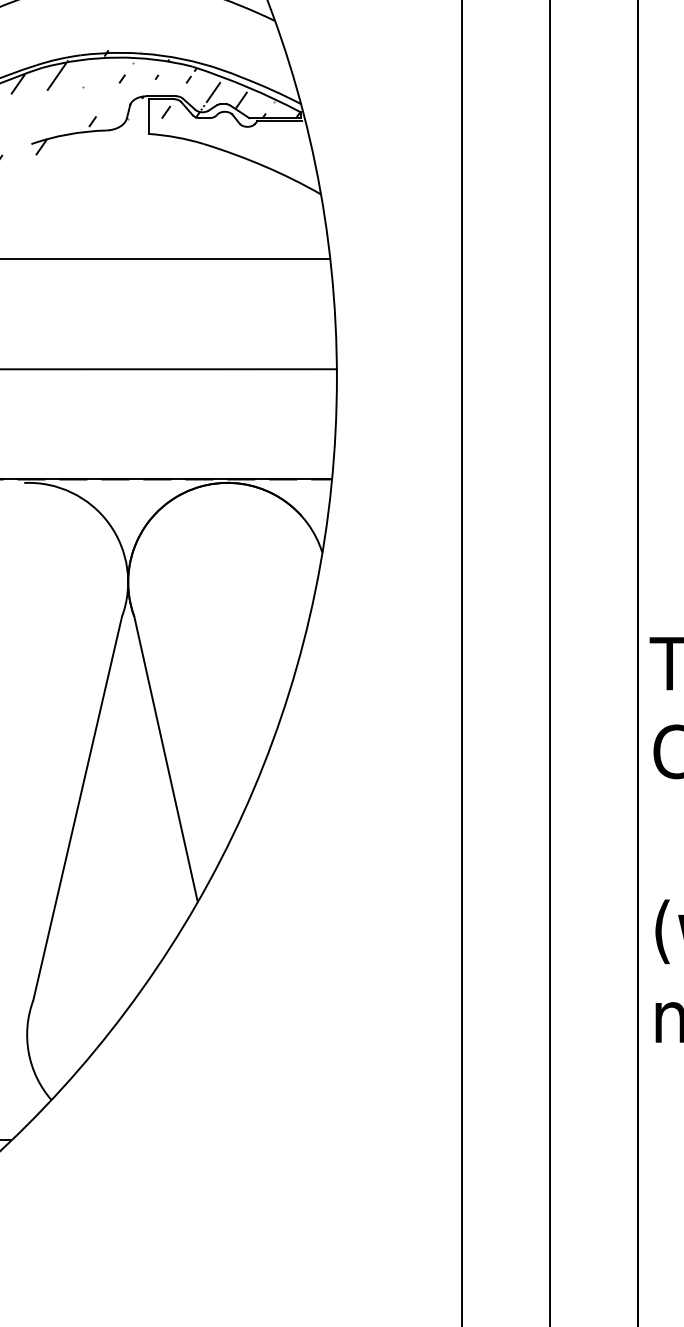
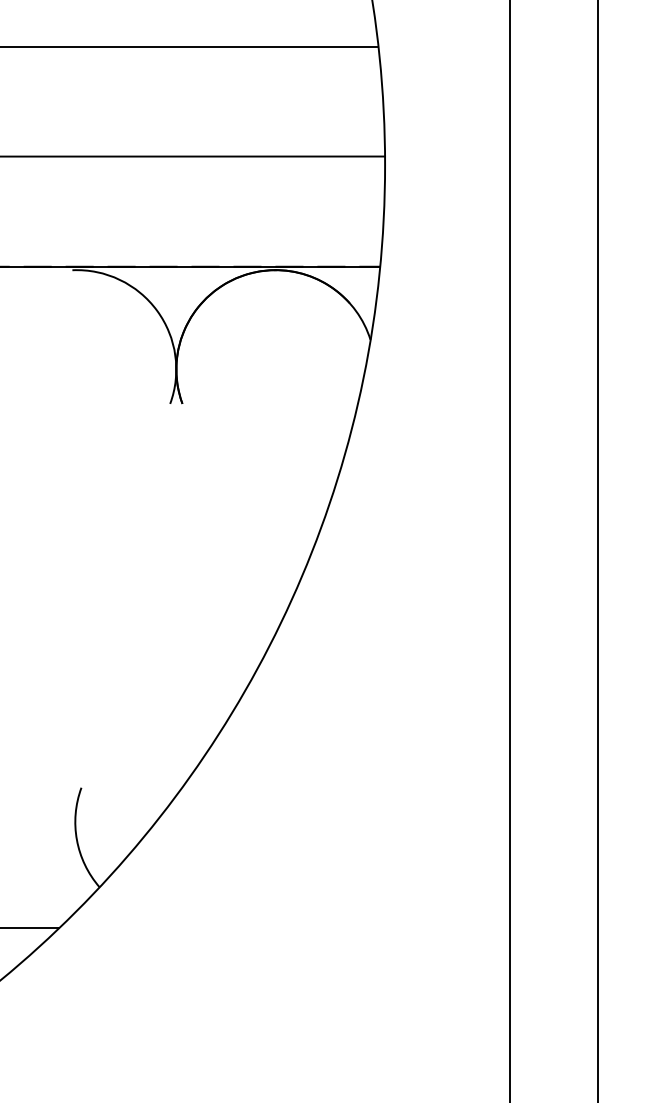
line: (165, 758) -> (213, 545), removed
line: (77, 808) -> (125, 595), removed

